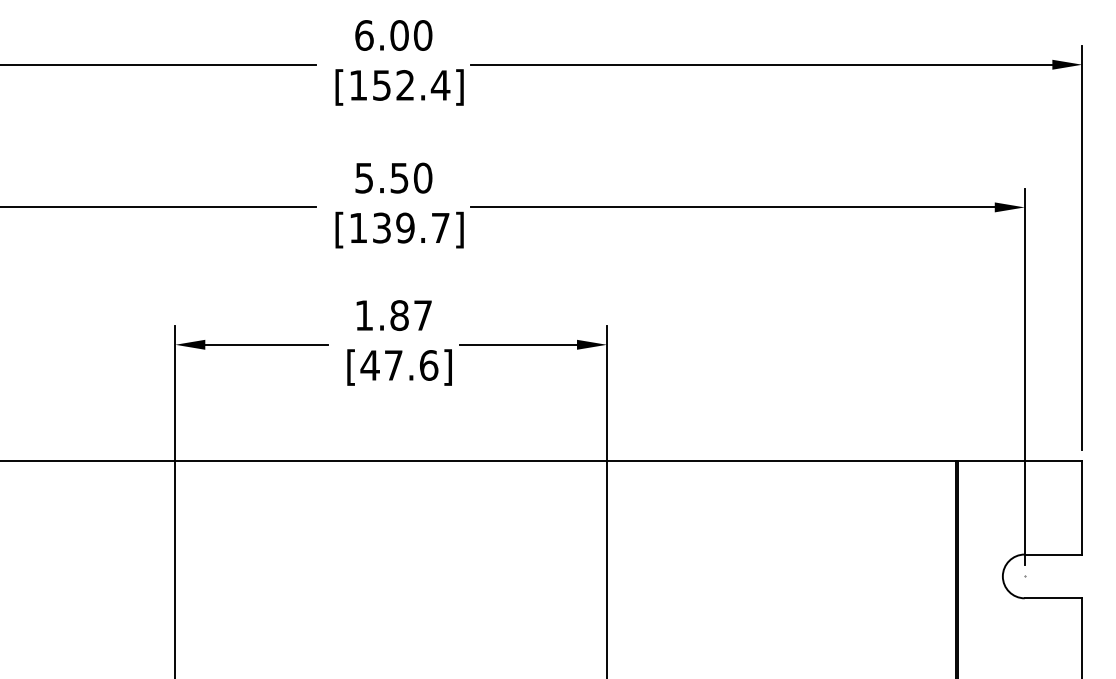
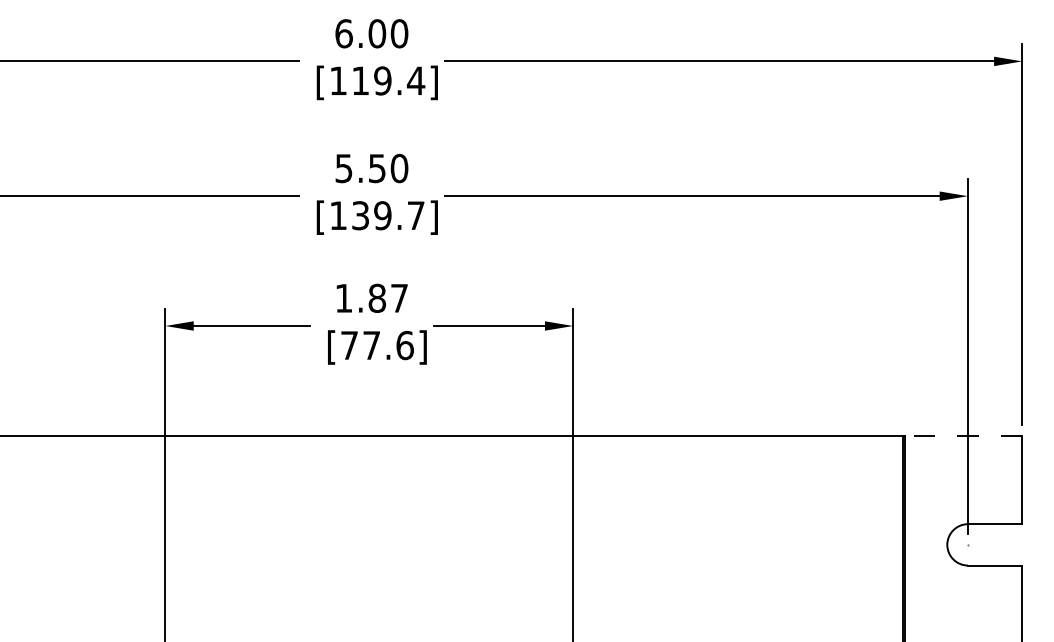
text: (393, 84) -> (371, 80), [152.4] -> [119.4]
text: (370, 365) -> (349, 345), [47.6] -> [77.6]
line: (1019, 461) -> (963, 436), solid -> dashed

